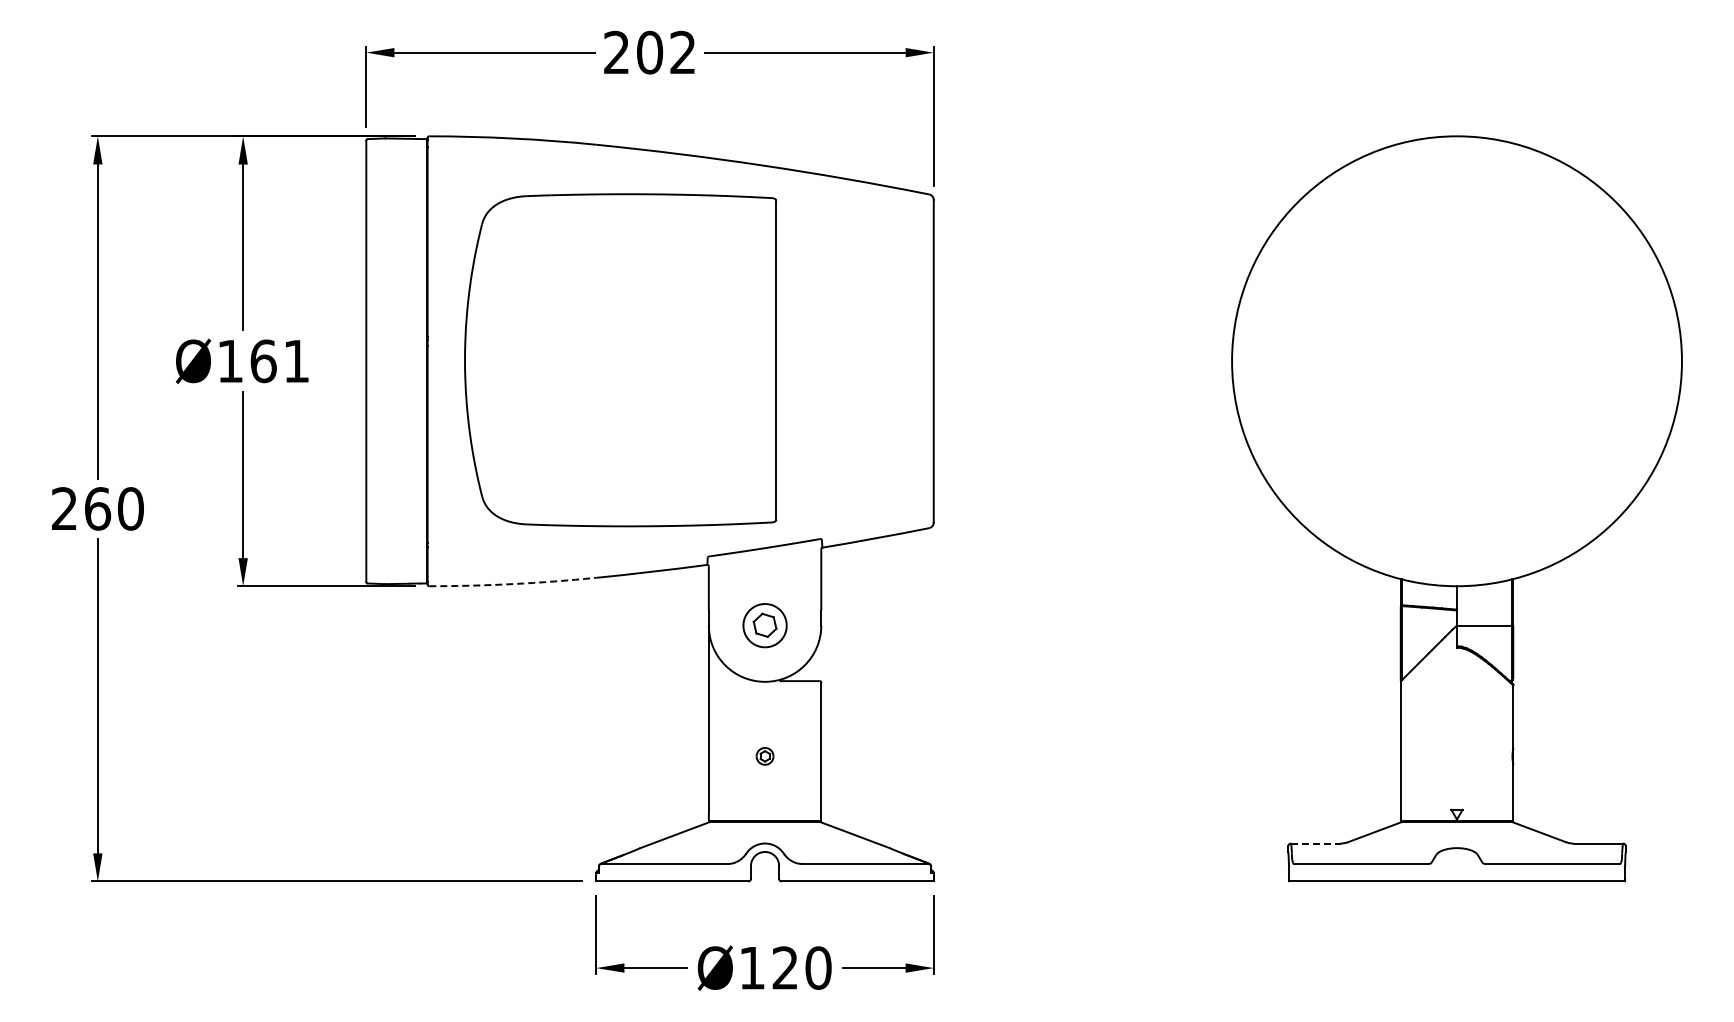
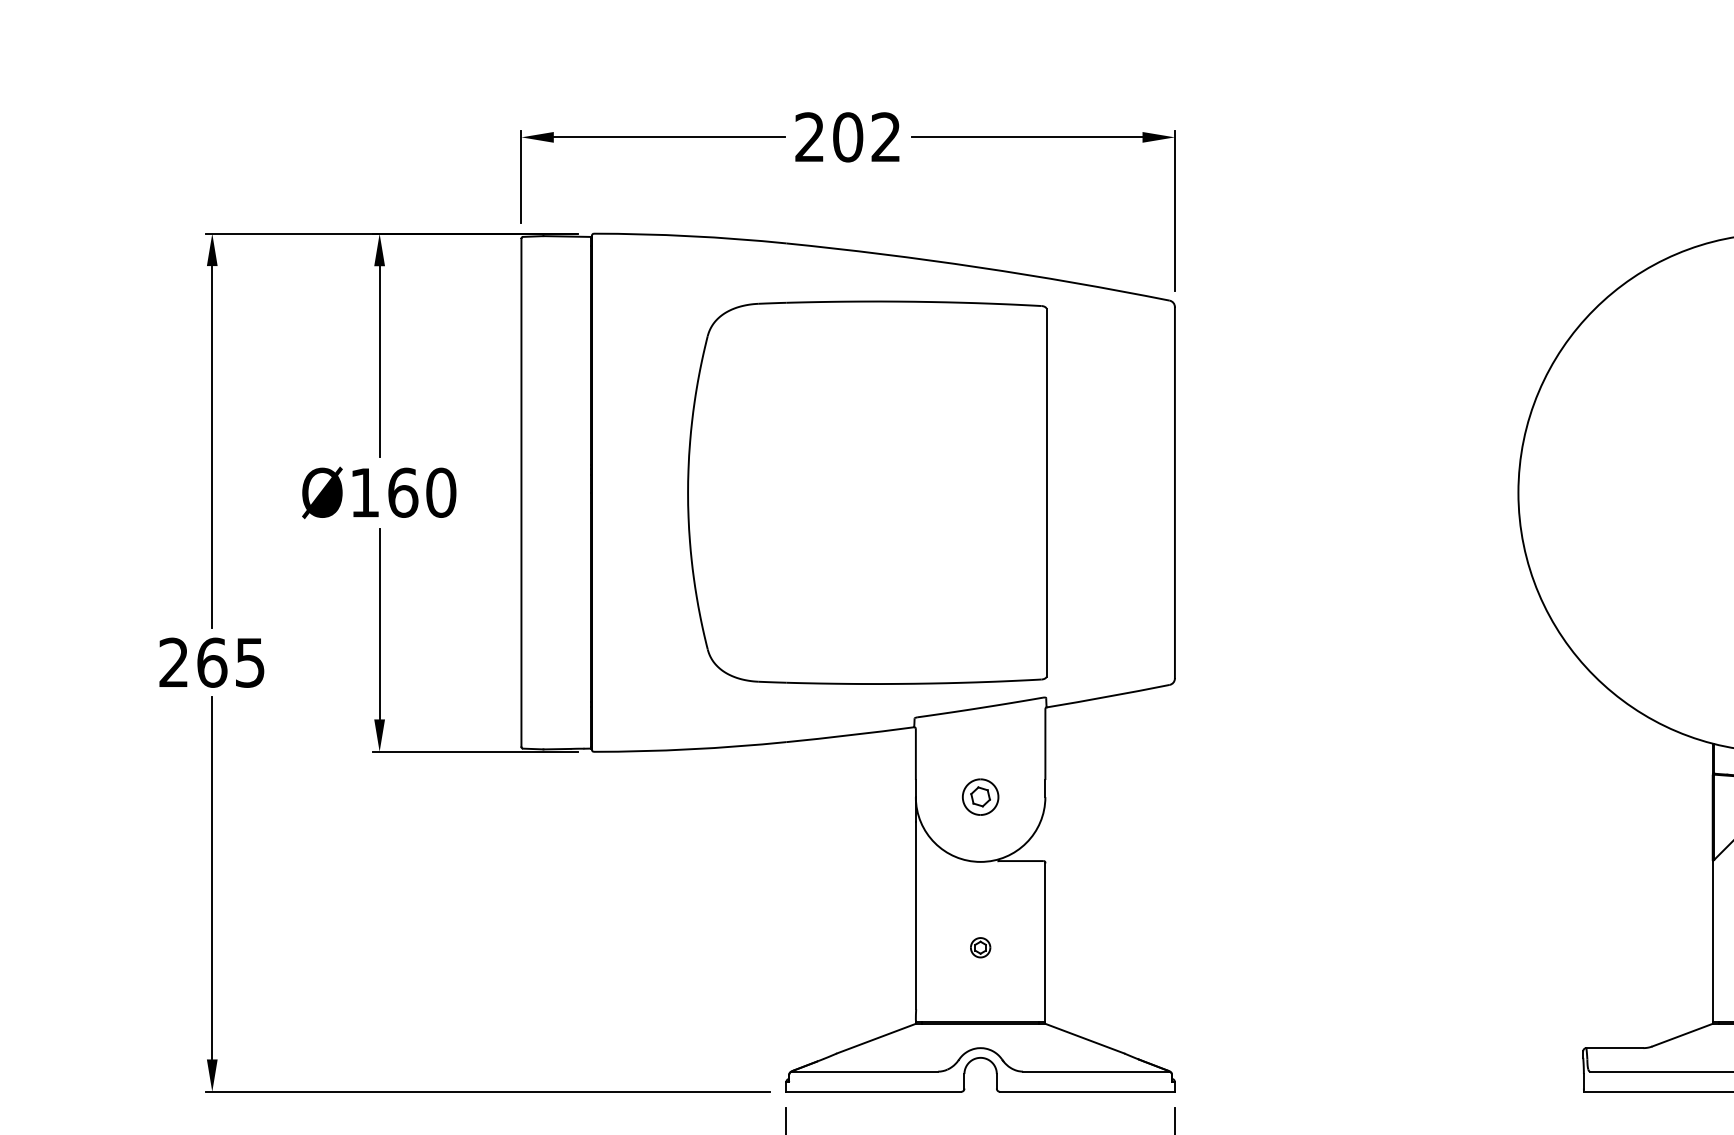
part: (620, 360) -> (867, 493), moved
text: (296, 361) -> (441, 493), Ø161 -> Ø160
text: (130, 508) -> (249, 662), 260 -> 265
arc: (512, 584) -> (689, 749), dashed -> solid
part: (764, 625) -> (979, 797), size x0.71
line: (1315, 843) -> (1614, 1048), dashed -> solid

